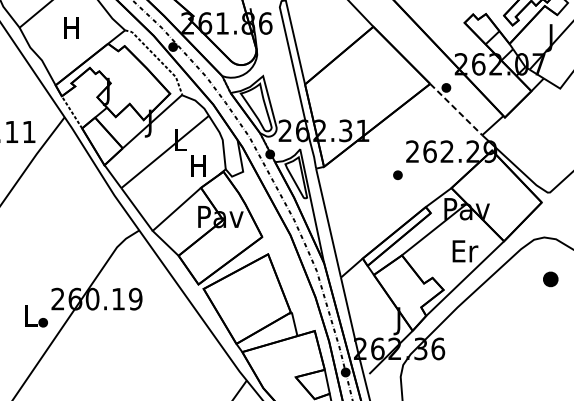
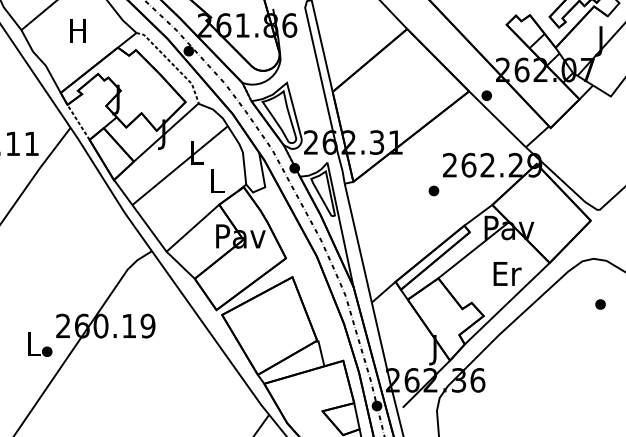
line: (456, 109) -> (497, 119), dashed -> solid
text: (198, 165) -> (216, 180), H -> L
part: (550, 279) -> (600, 304), size x0.62

